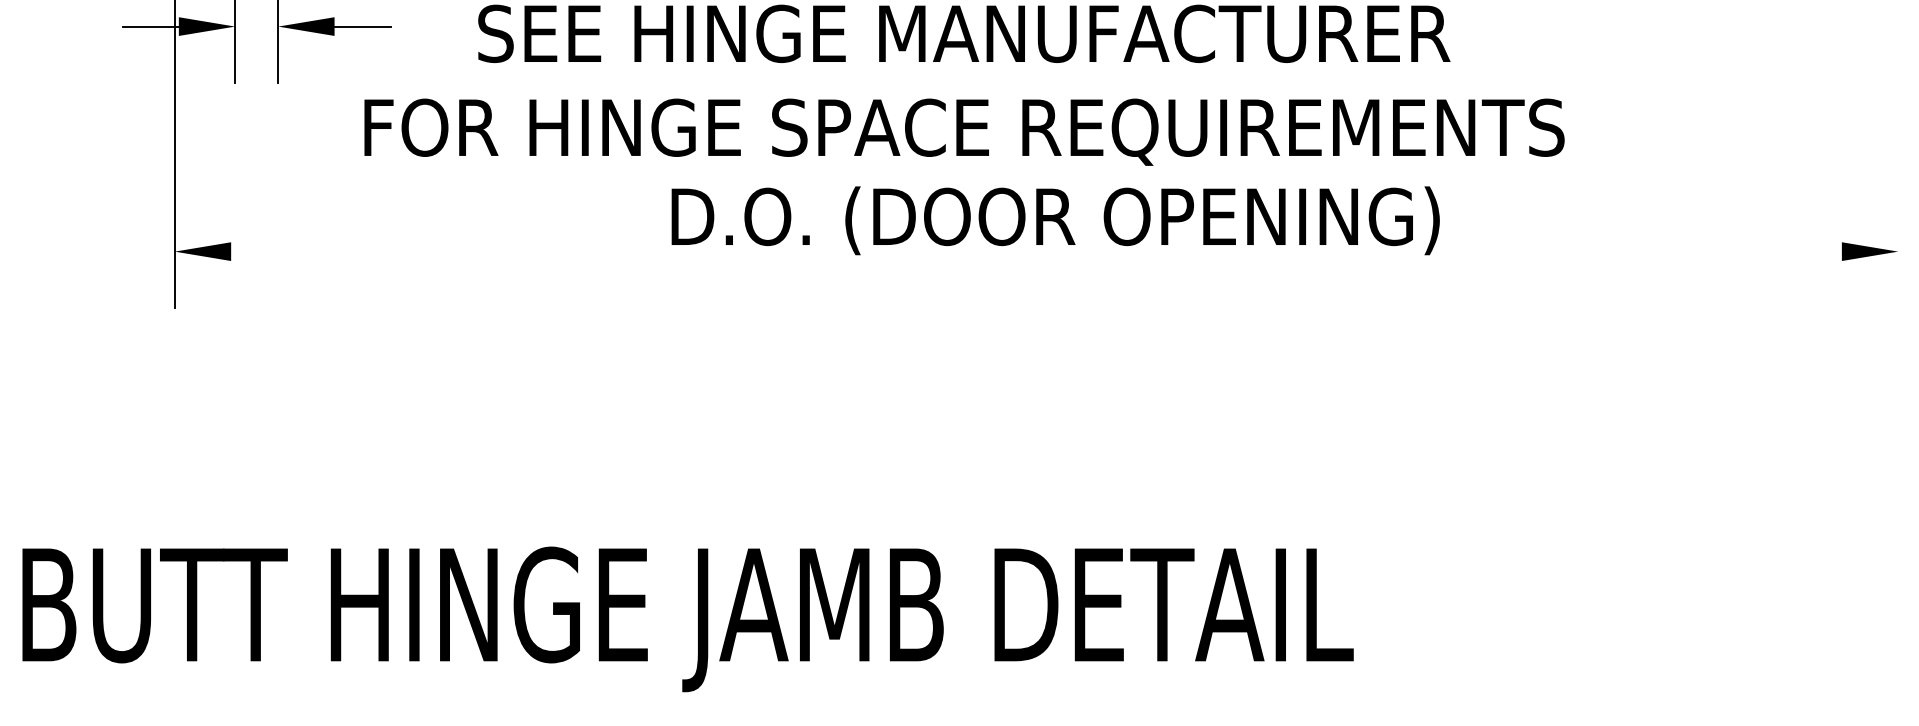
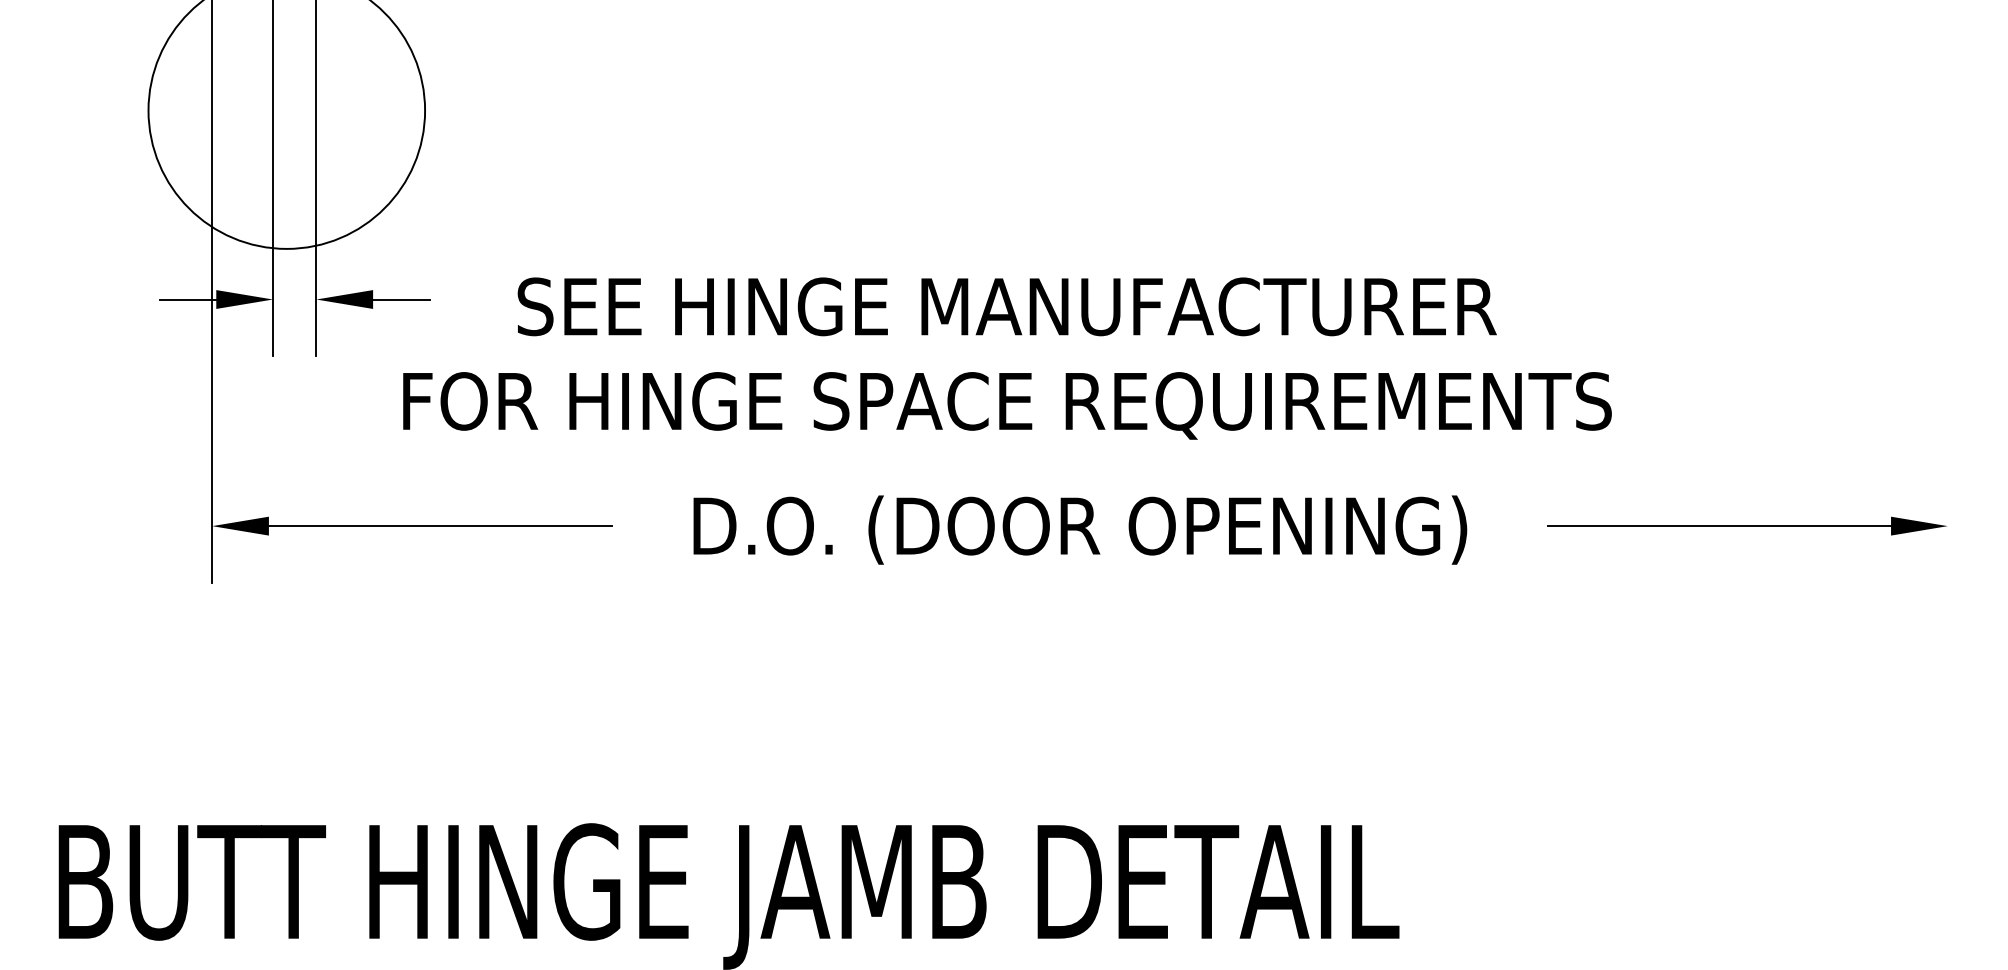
text: (1055, 220) -> (1080, 529), moved
line: (401, 251) -> (440, 526), added
line: (1671, 251) -> (1719, 526), added

